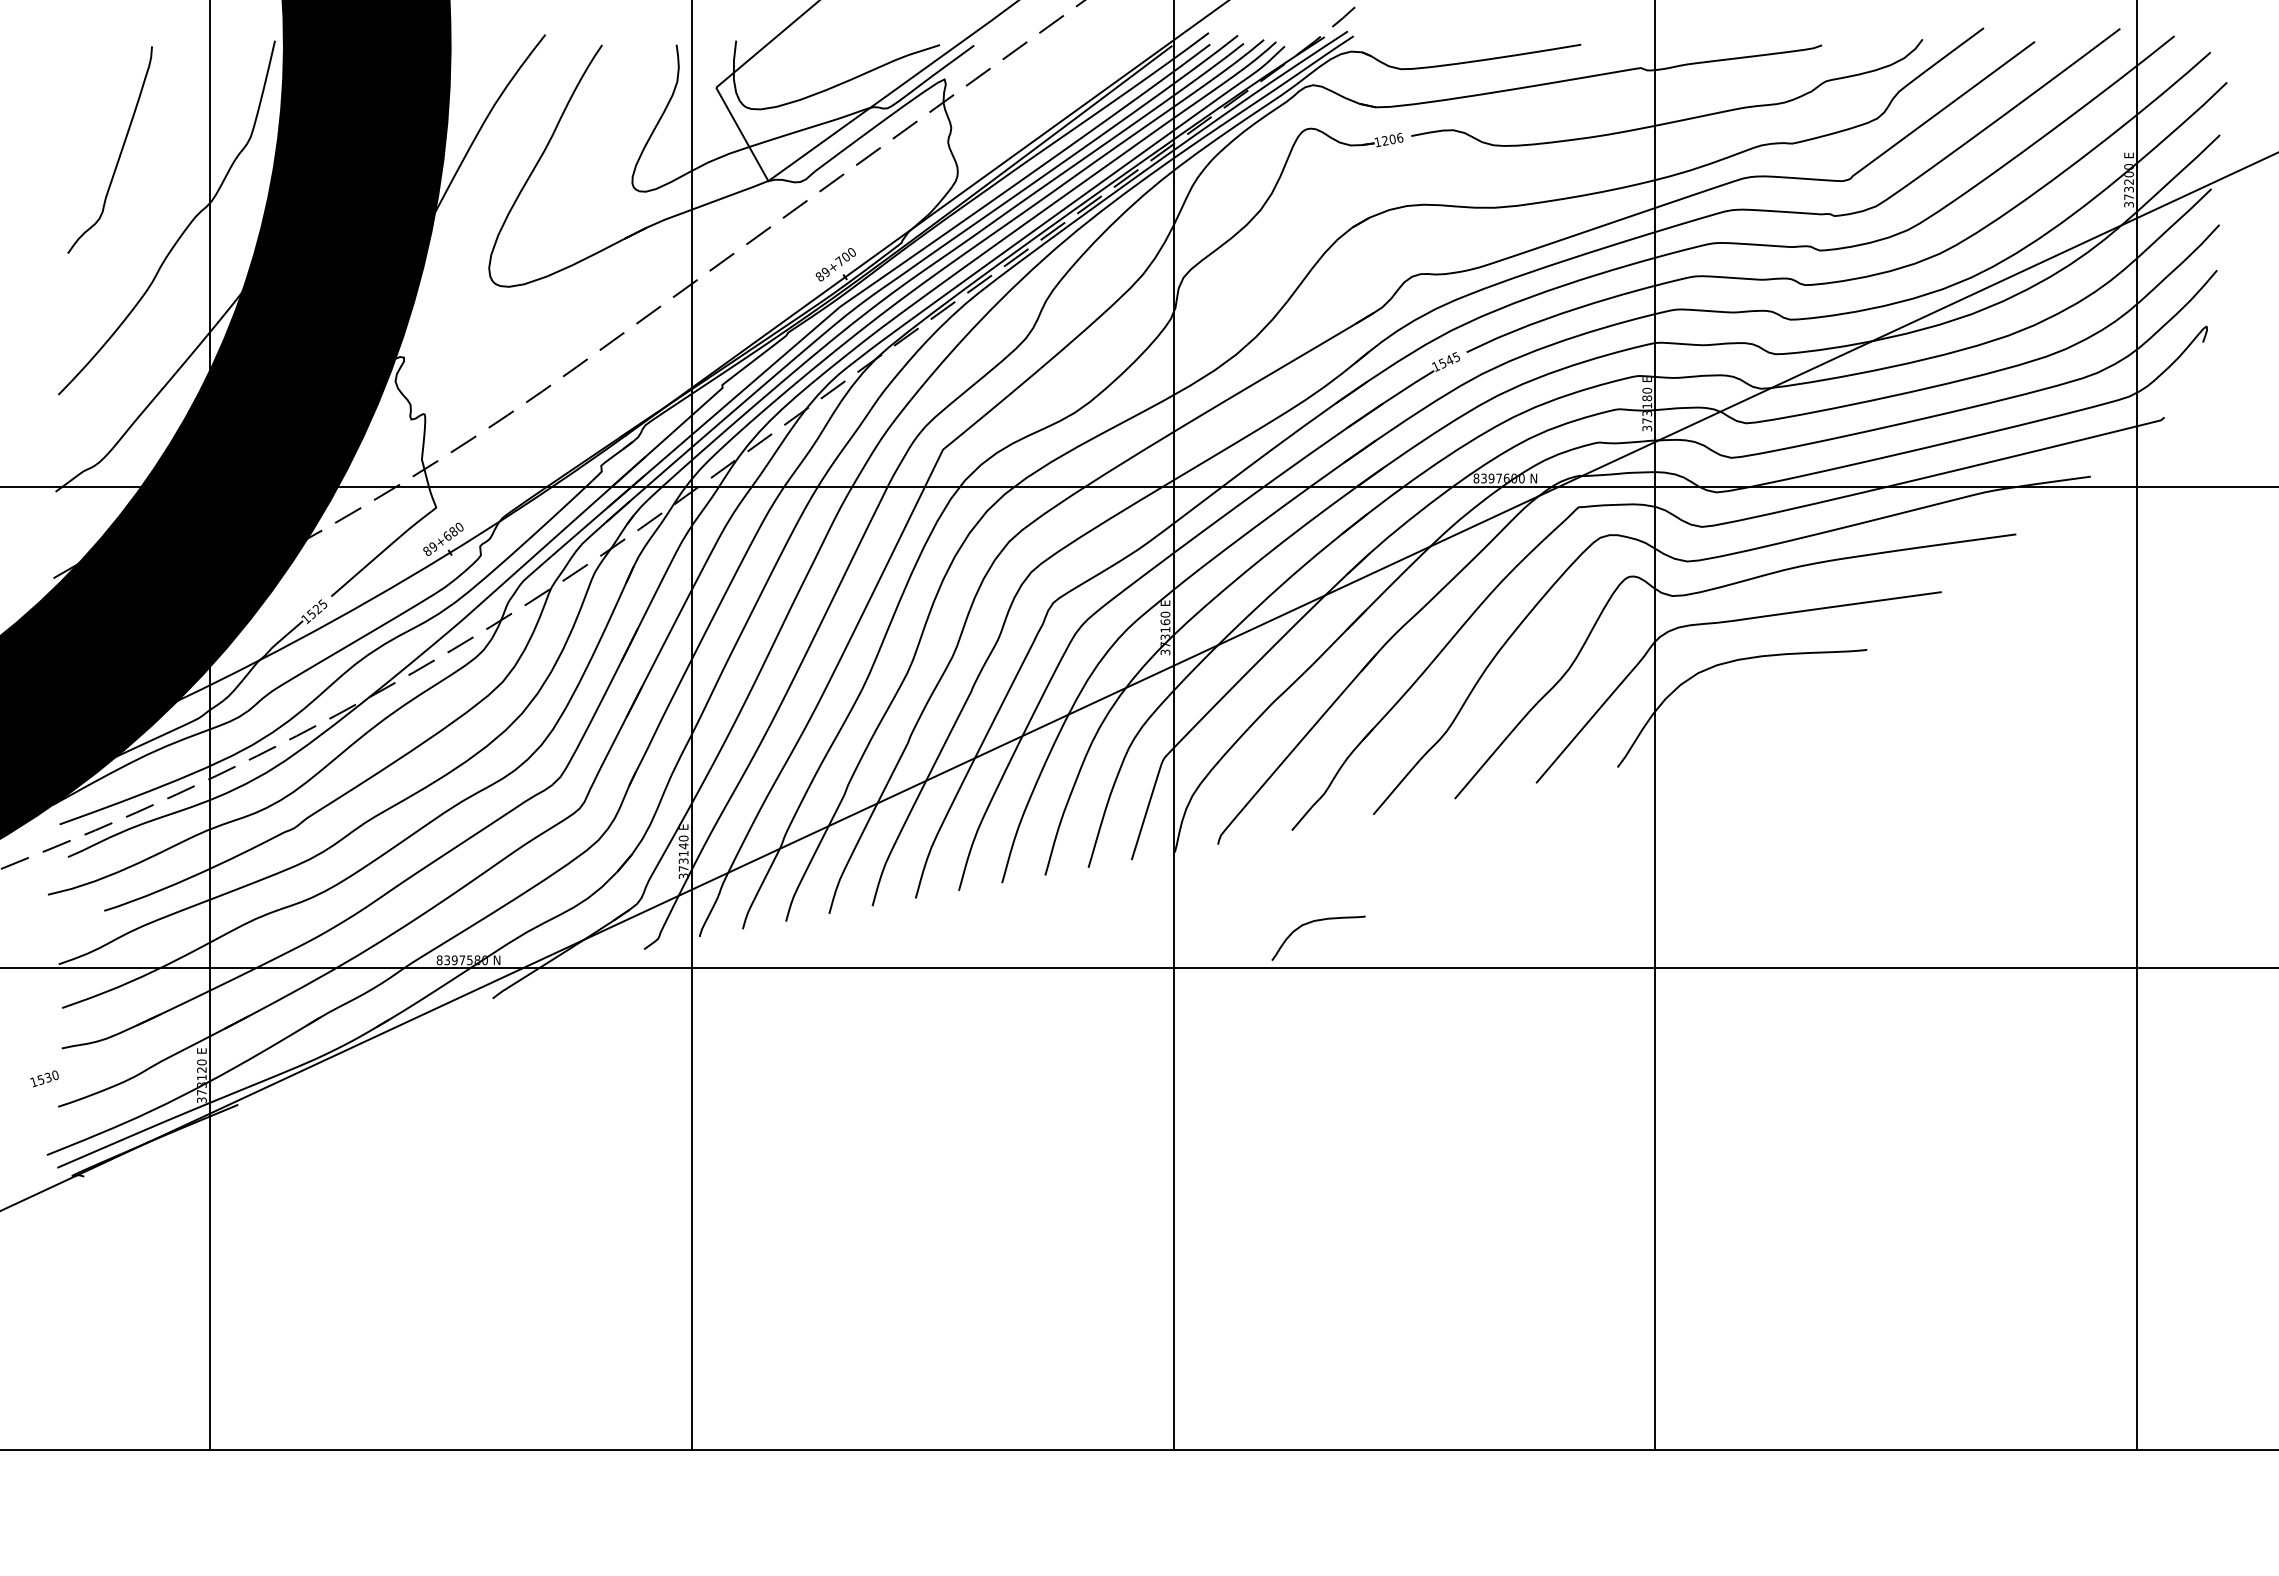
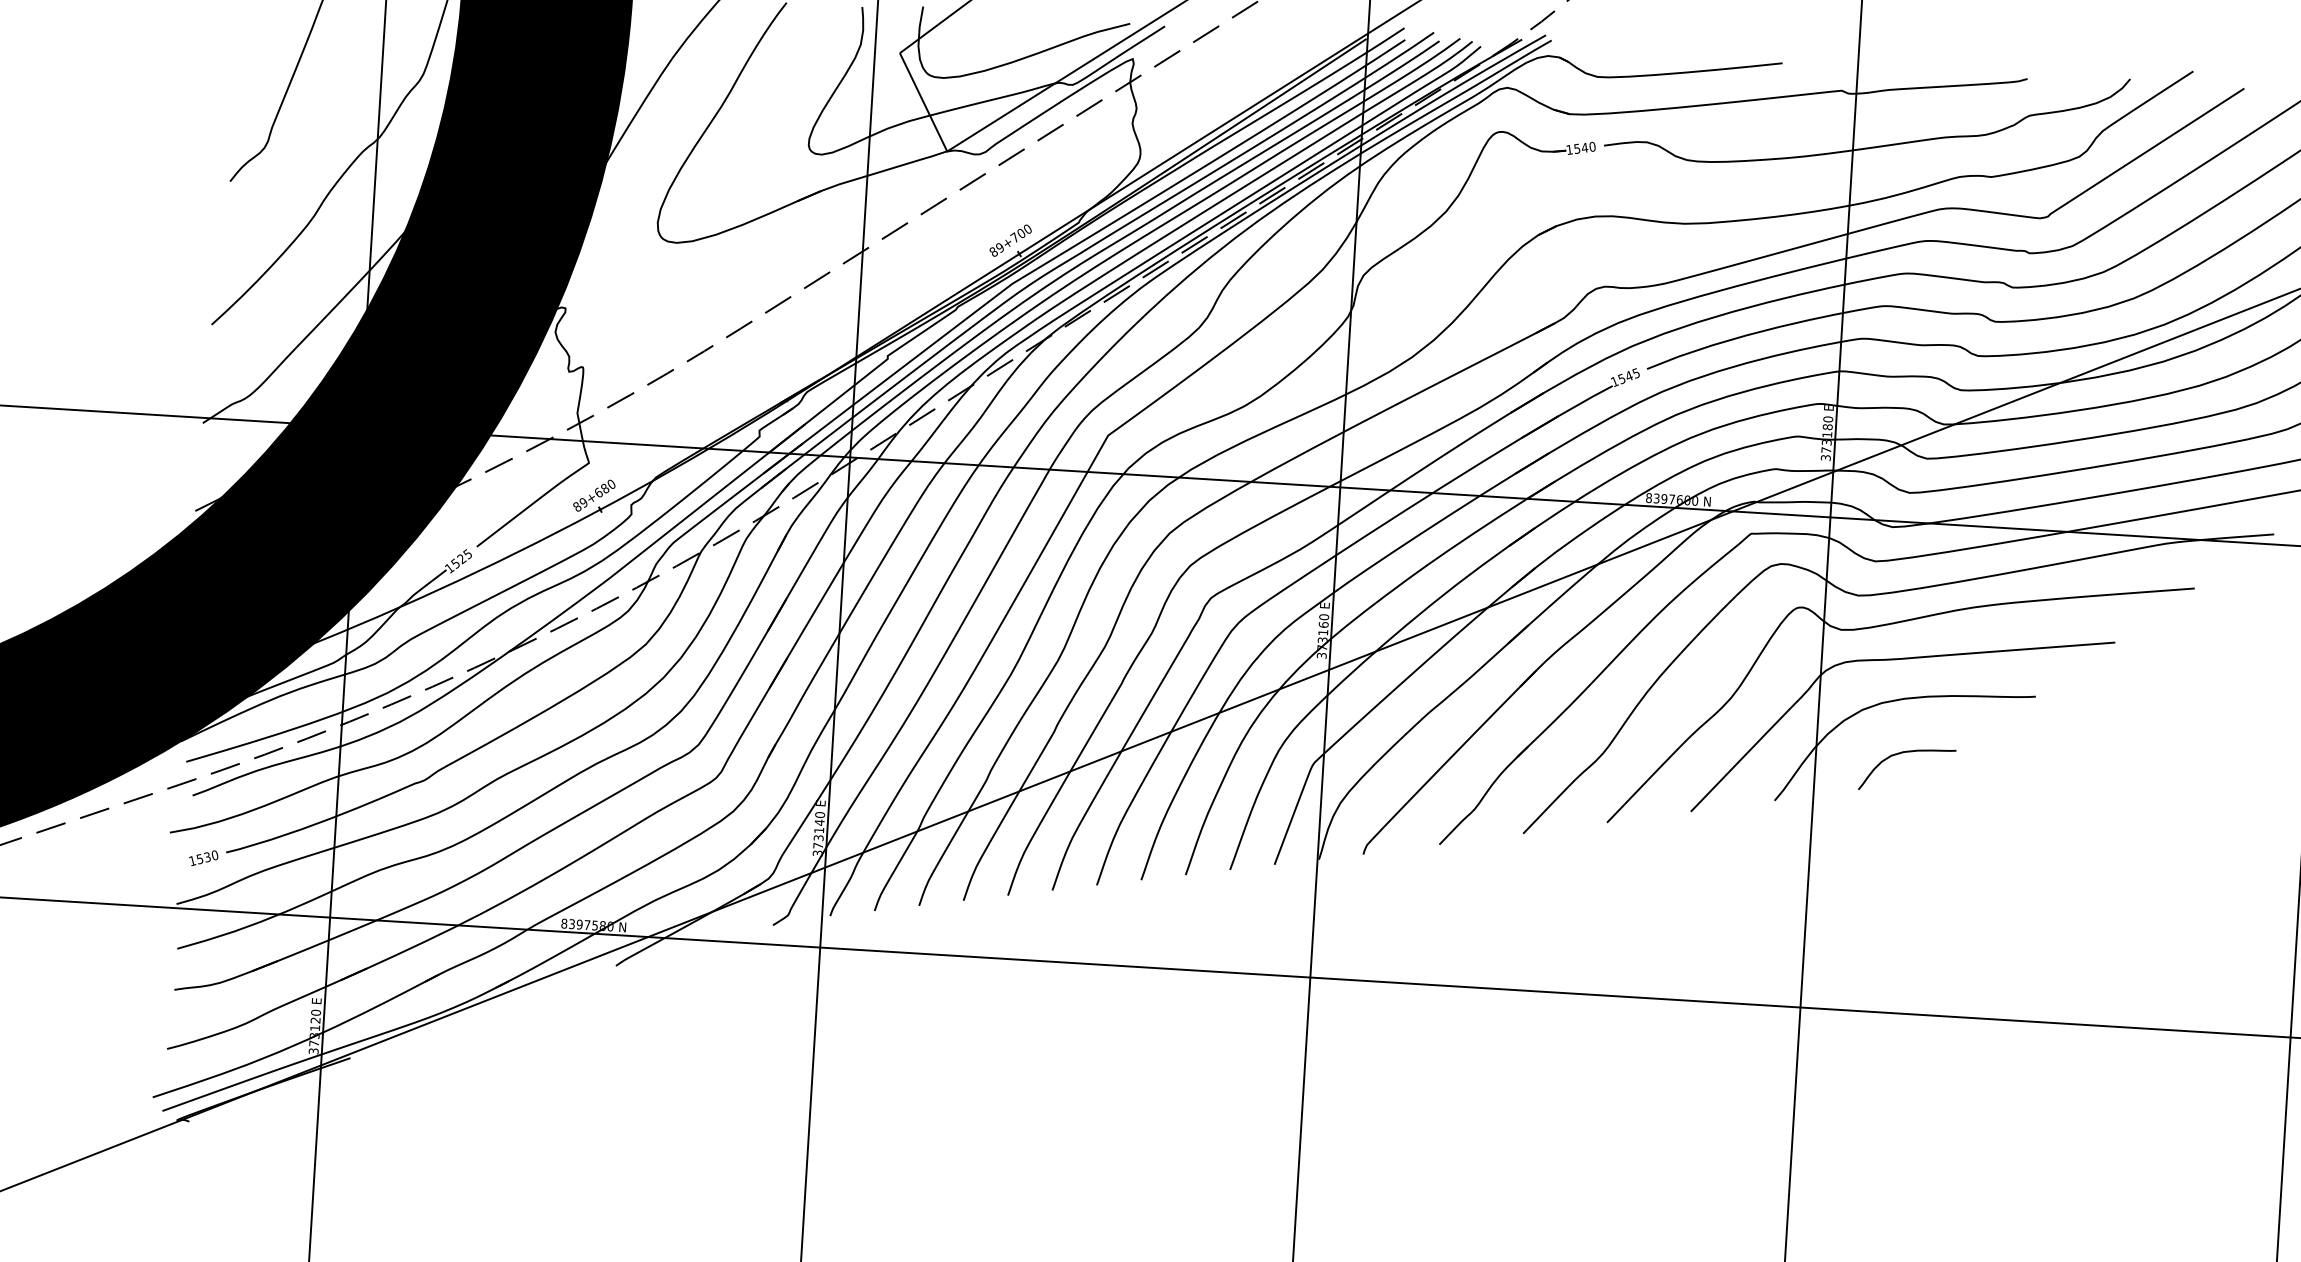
text: (1392, 138) -> (1584, 146), 1206 -> 1540
curve: (1313, 922) -> (1903, 753), moved
text: (44, 1078) -> (203, 857), moved

